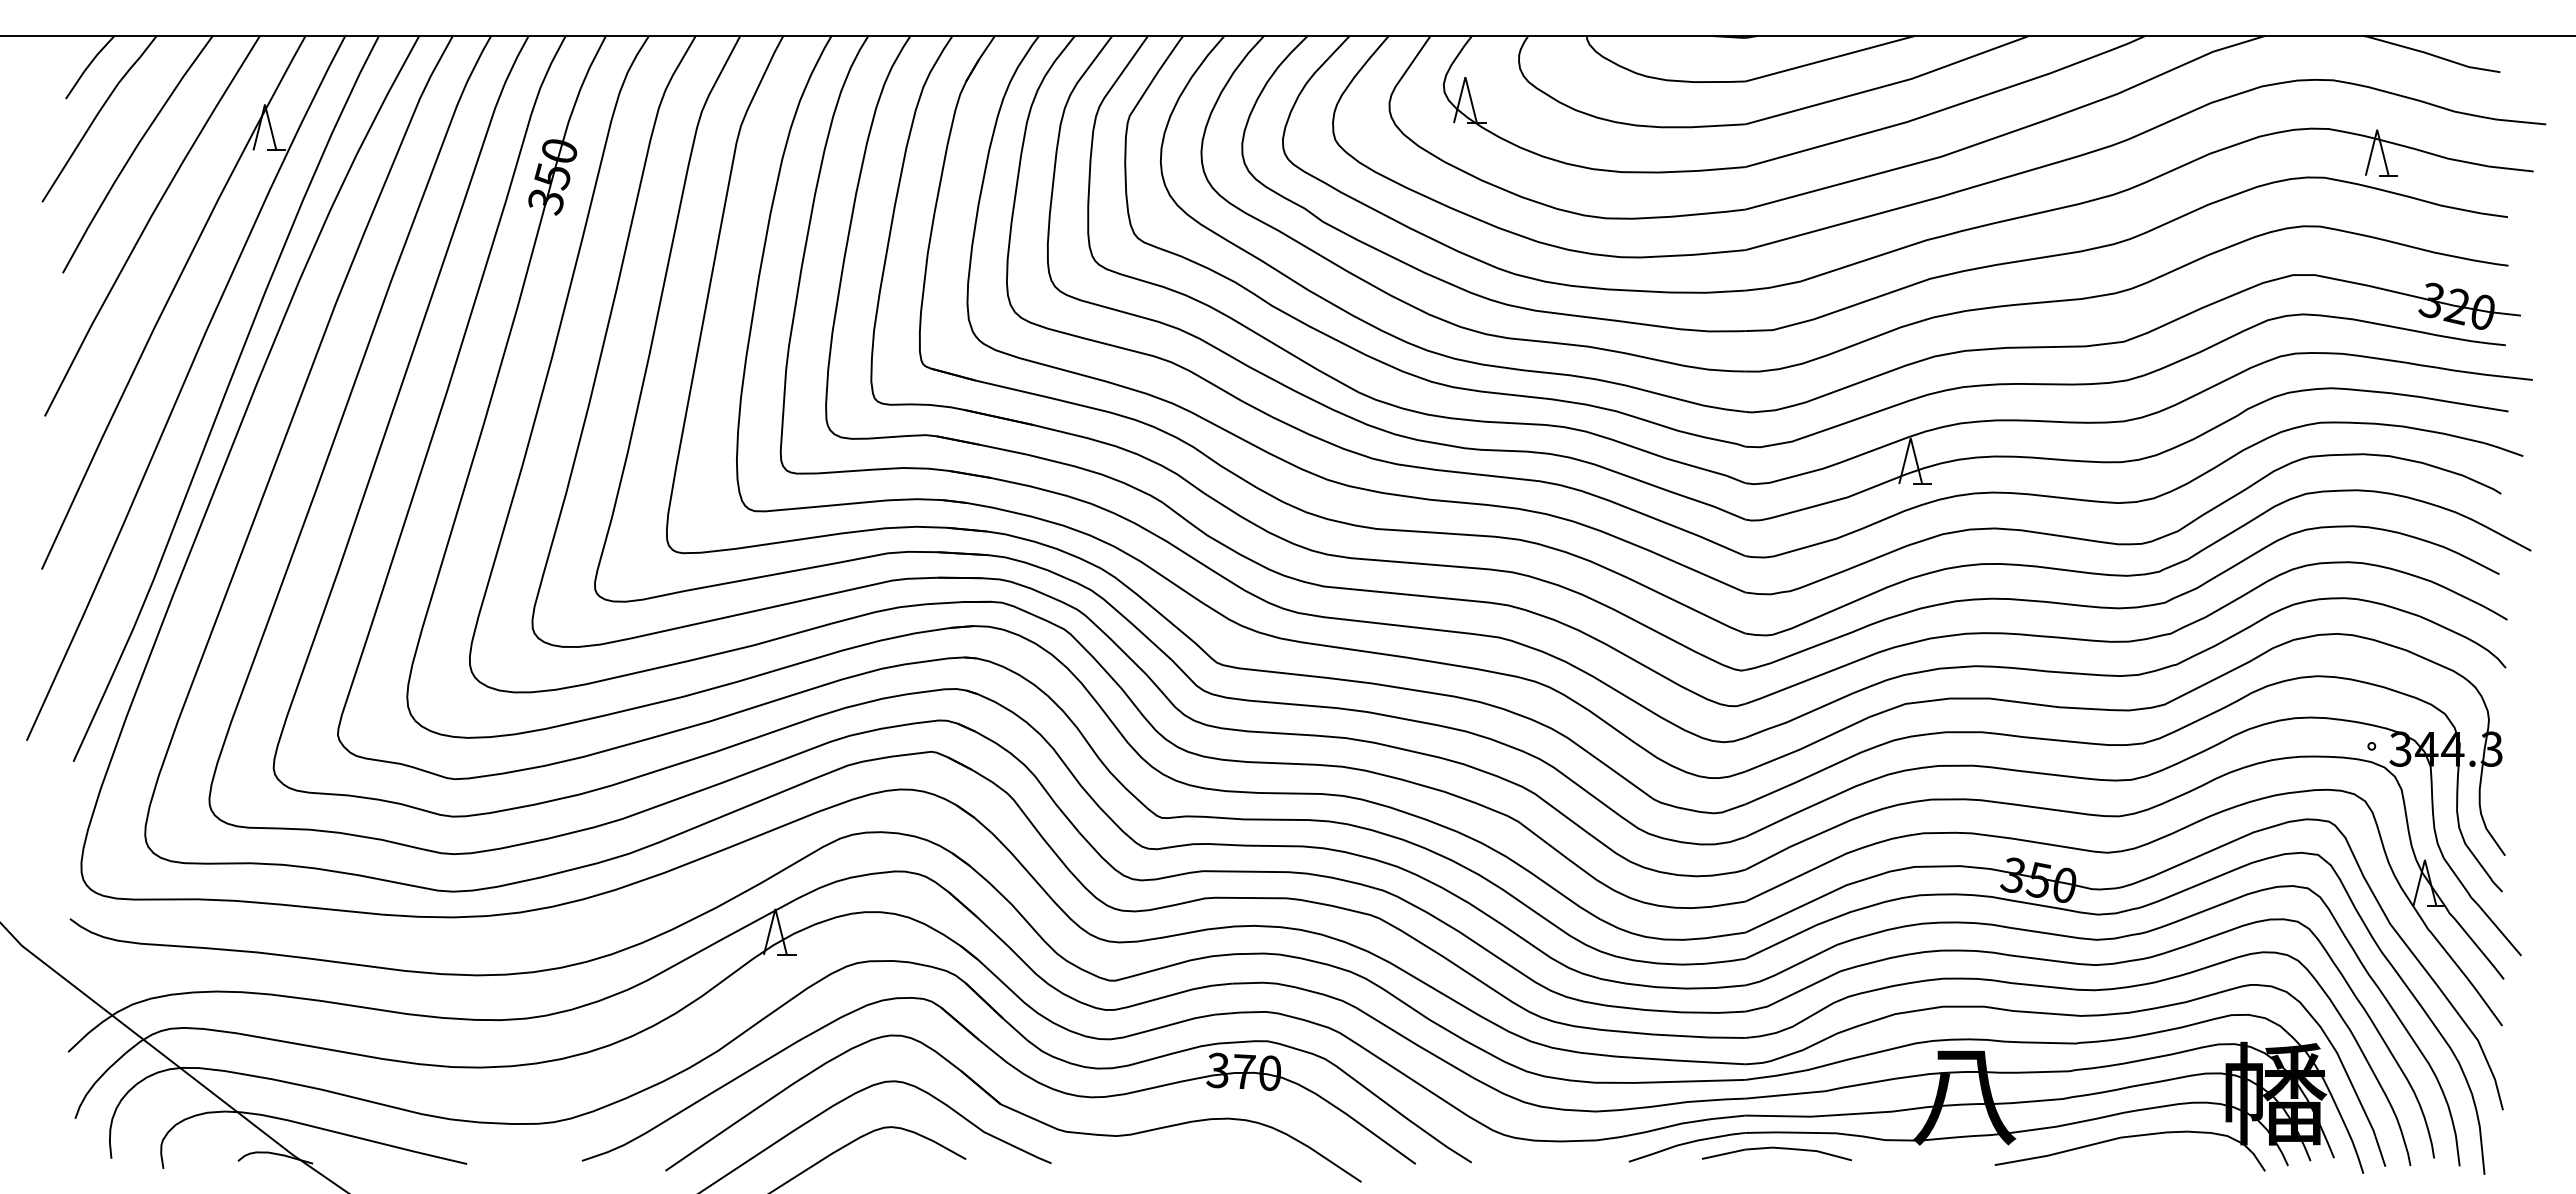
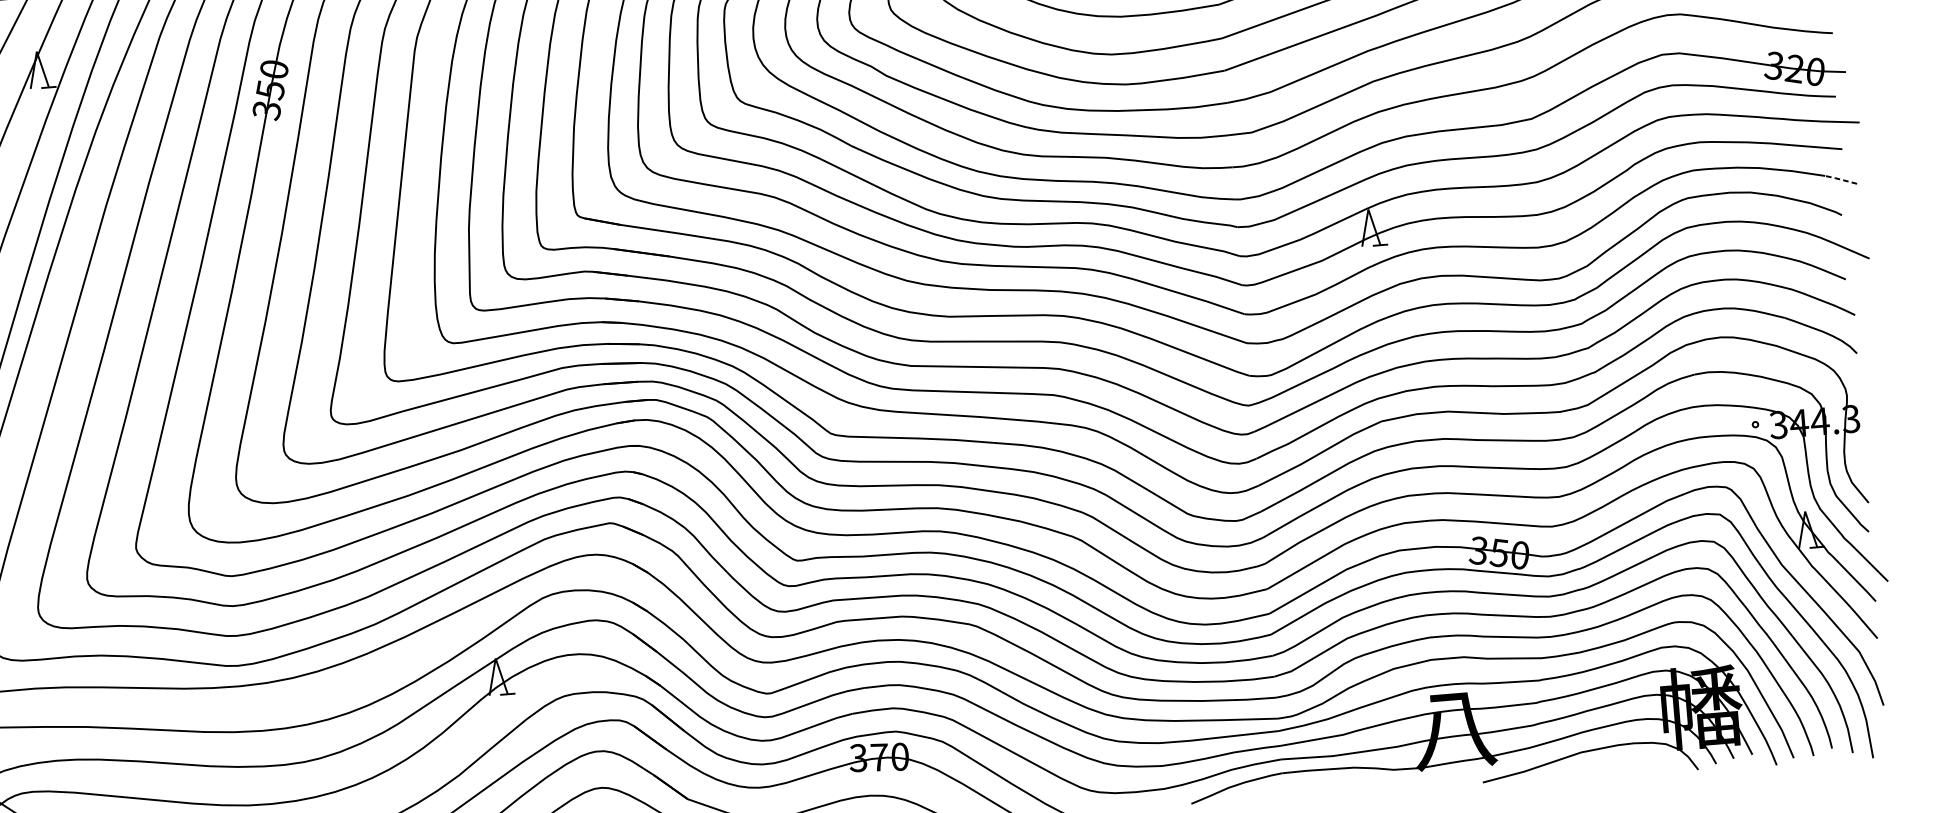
line: (2502, 449) -> (1840, 179), solid -> dashed
part: (1776, 1153) -> (1308, 787), removed

